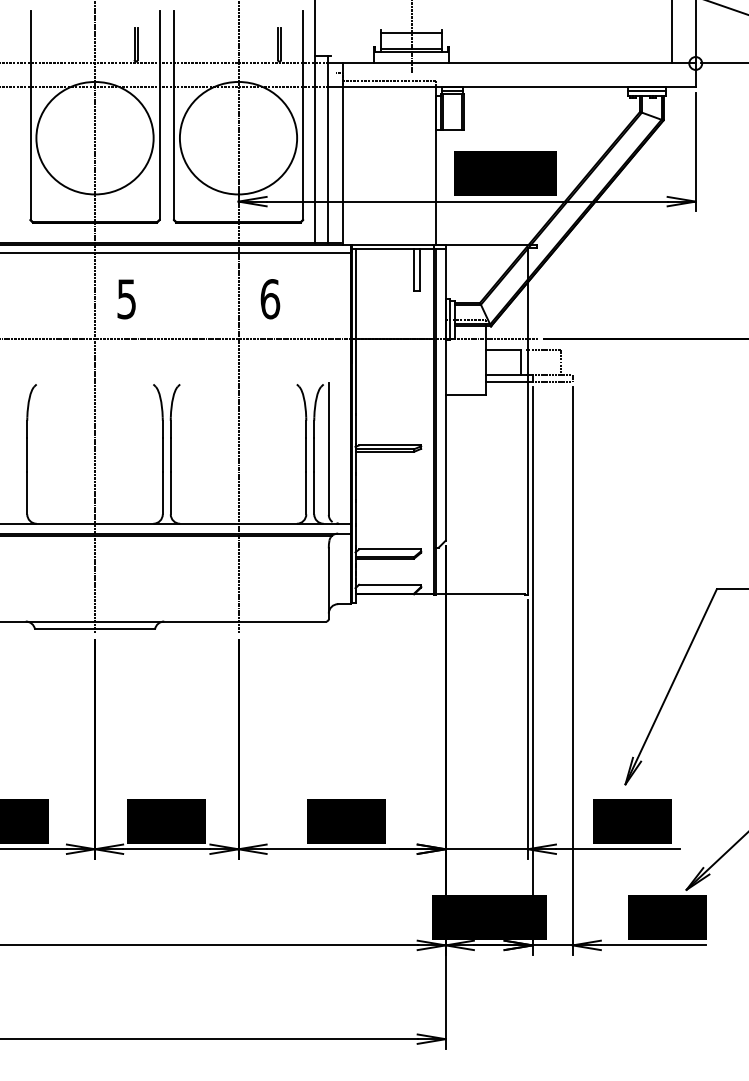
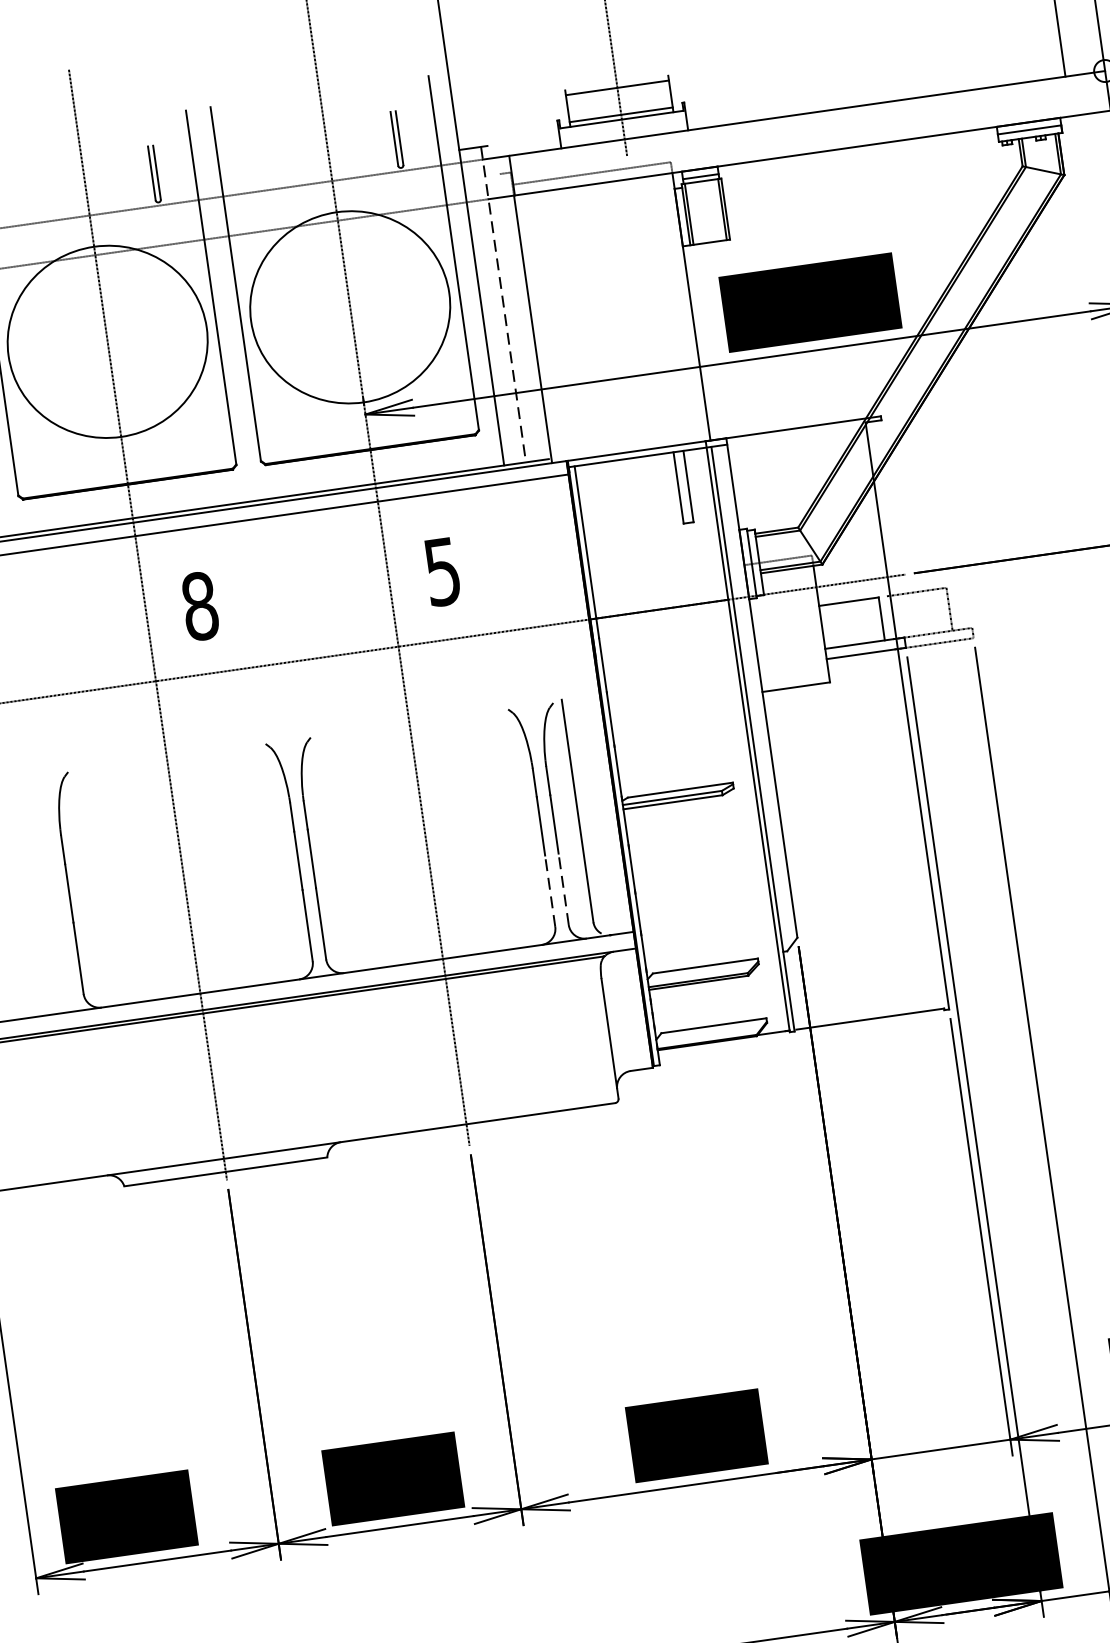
line: (327, 149) -> (503, 305), solid -> dashed
text: (126, 299) -> (199, 606), 5 -> 8
text: (270, 299) -> (443, 572), 6 -> 5
line: (306, 492) -> (550, 889), solid -> dashed
line: (314, 492) -> (563, 887), solid -> dashed

